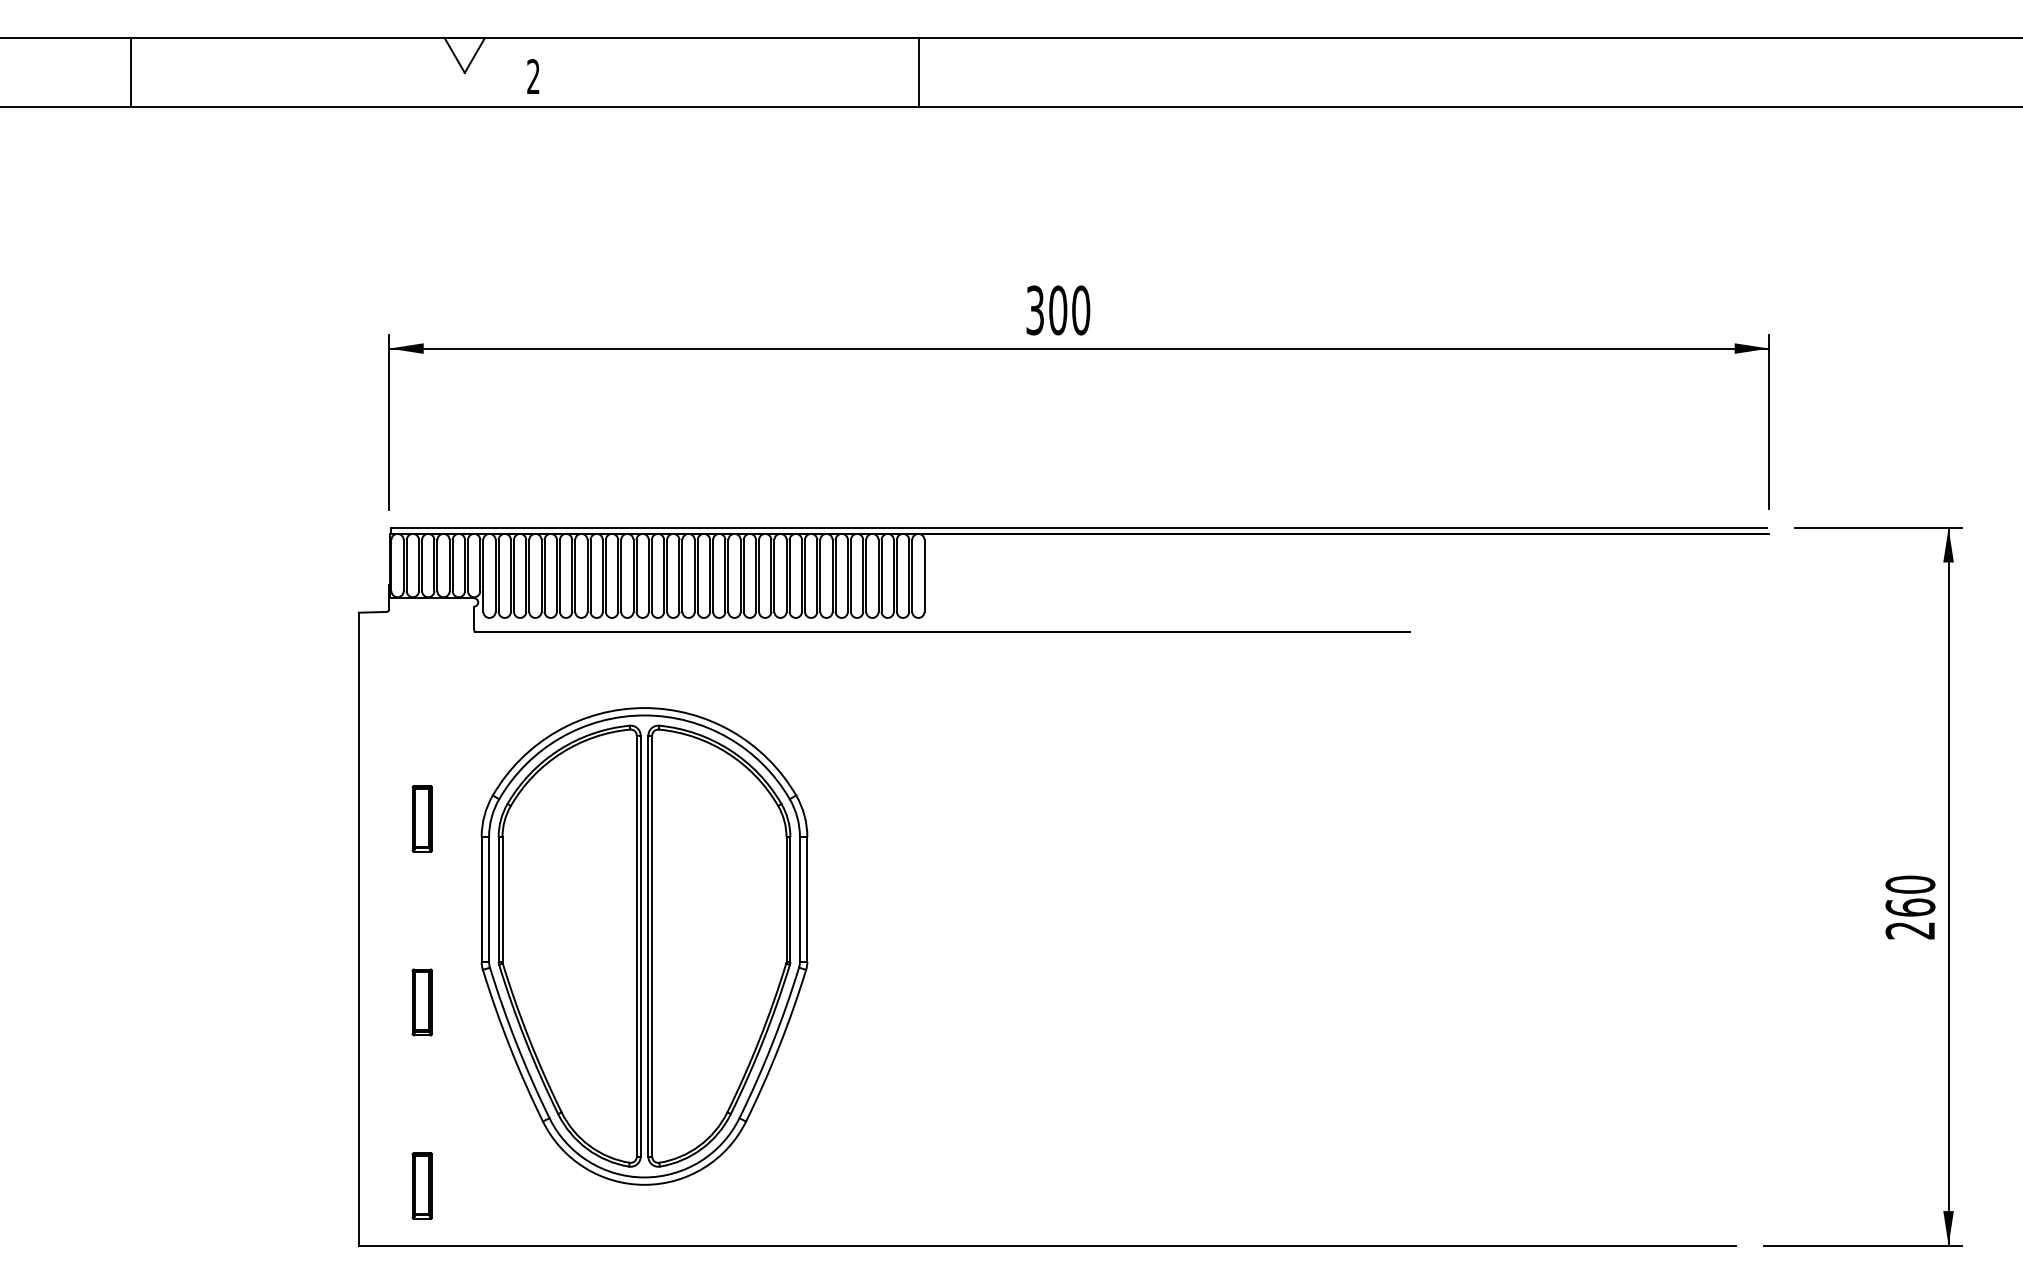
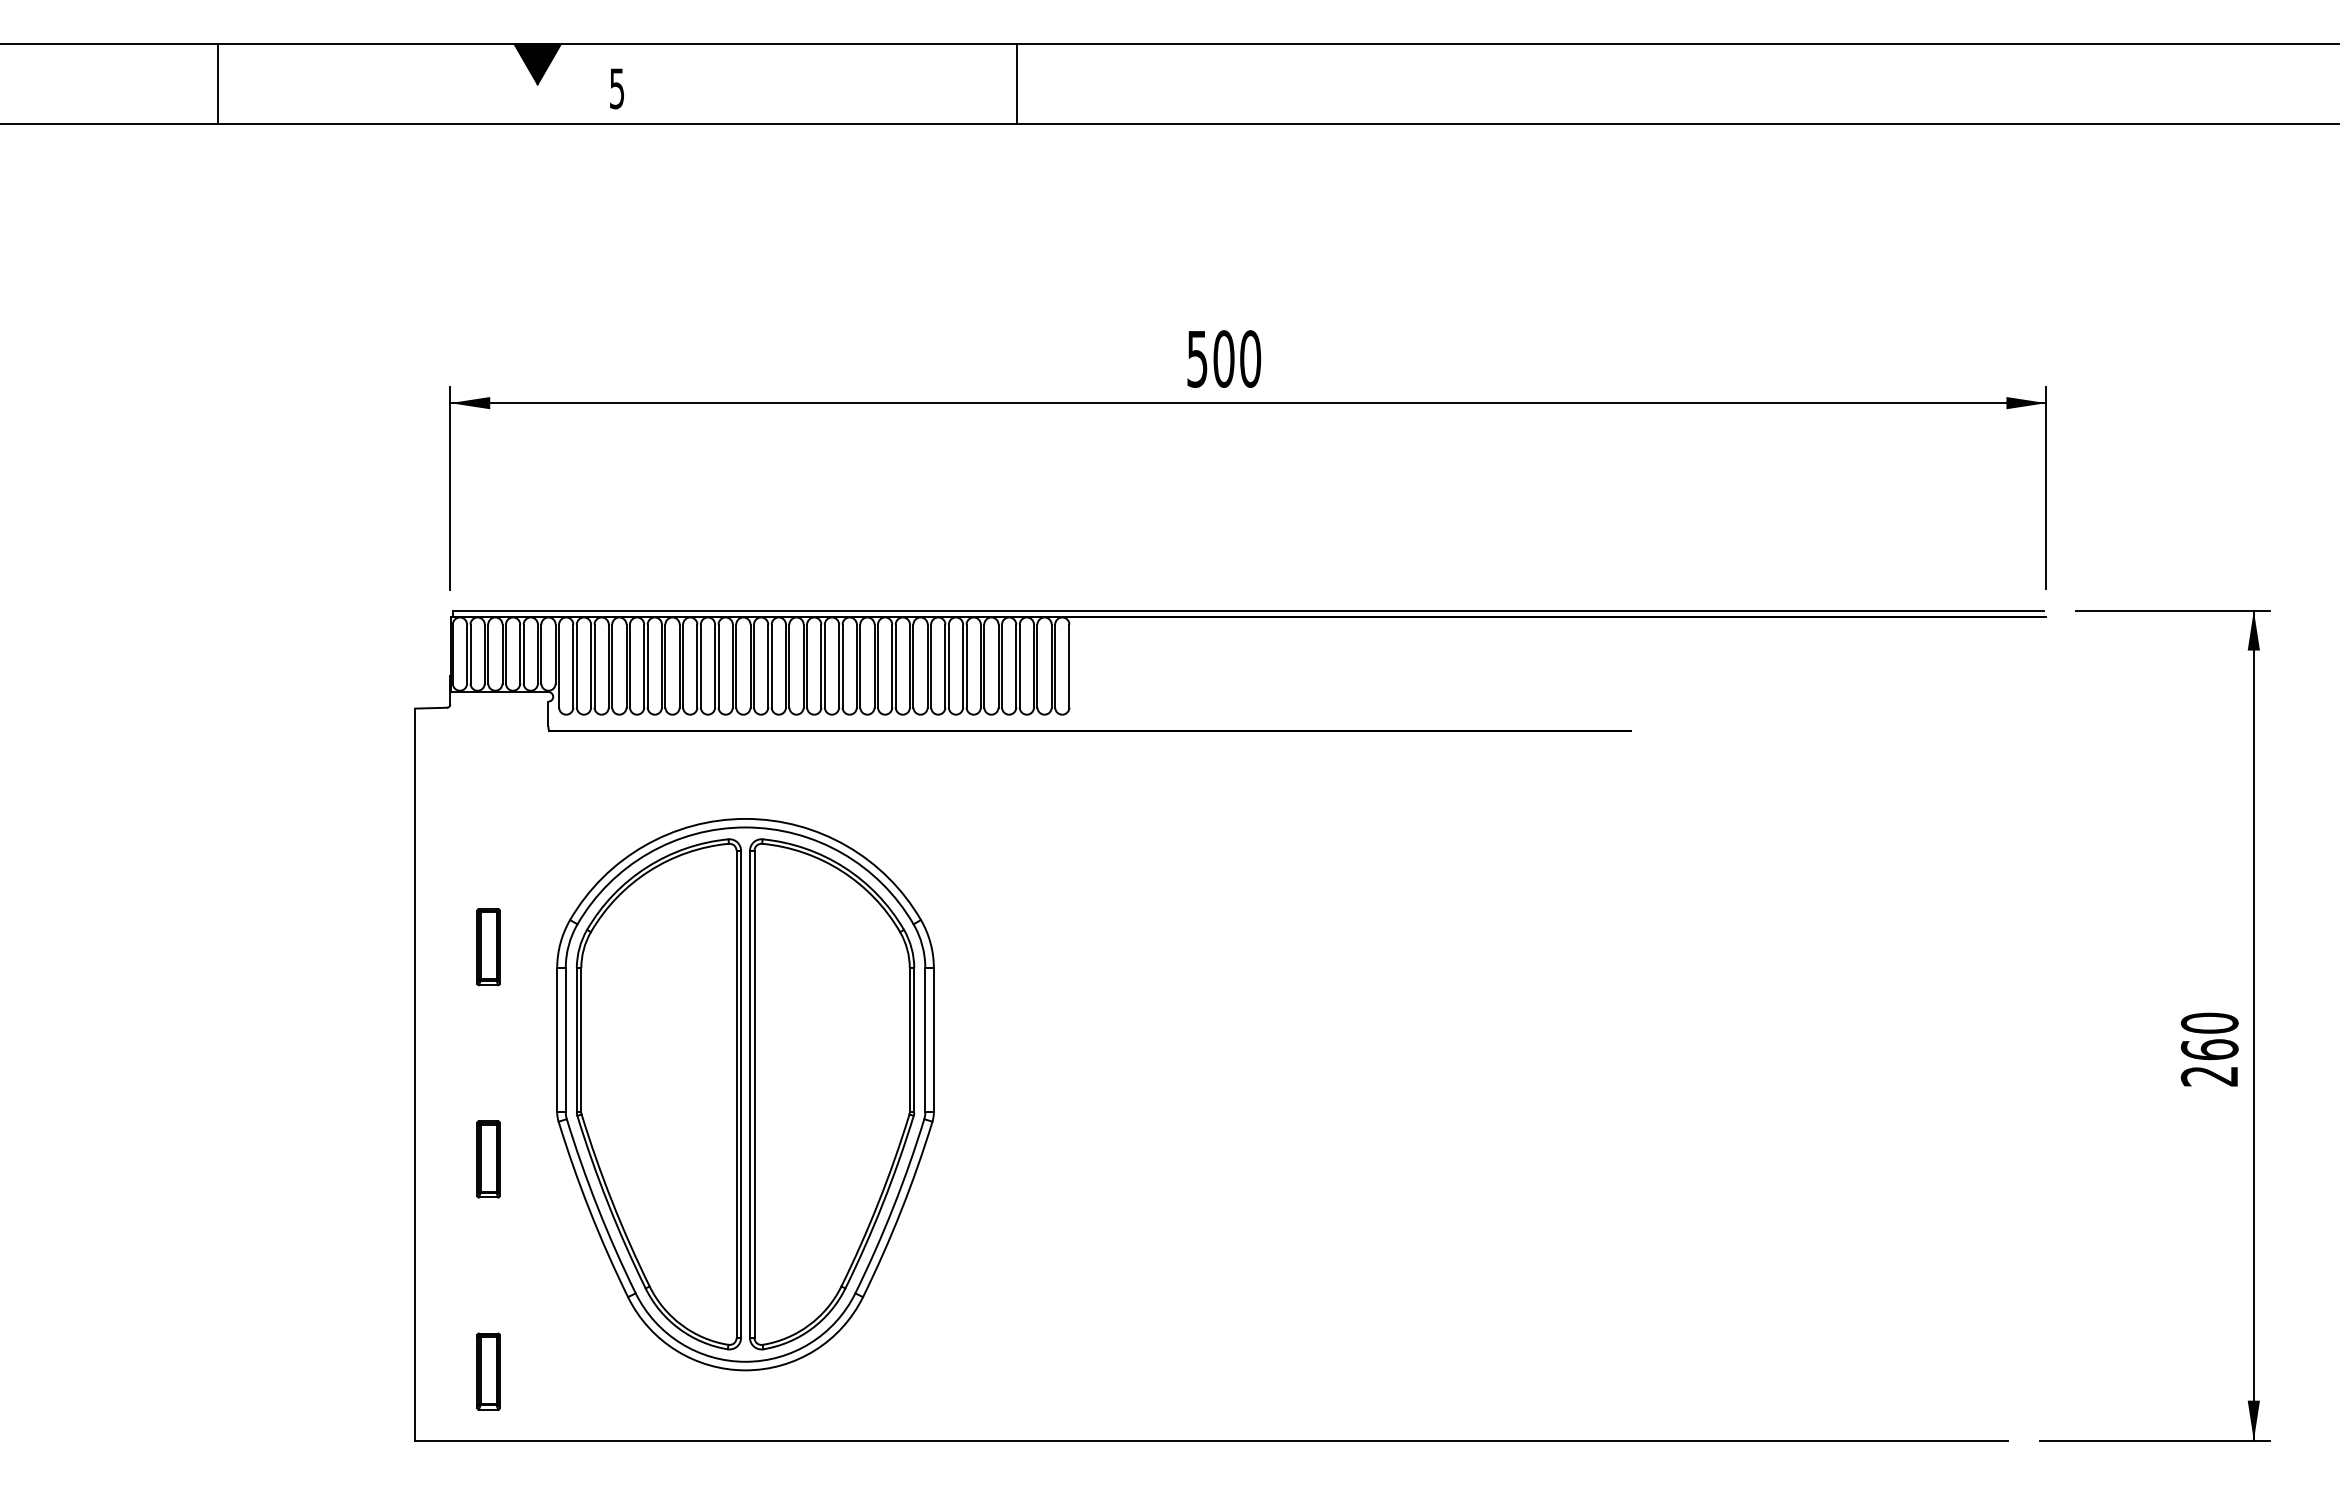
fill: (464, 55) -> (537, 64), added
line: (130, 73) -> (218, 84), moved
line: (919, 73) -> (1016, 84), moved
text: (532, 76) -> (616, 88), 2 -> 5
text: (1035, 309) -> (1197, 358), 300 -> 500

